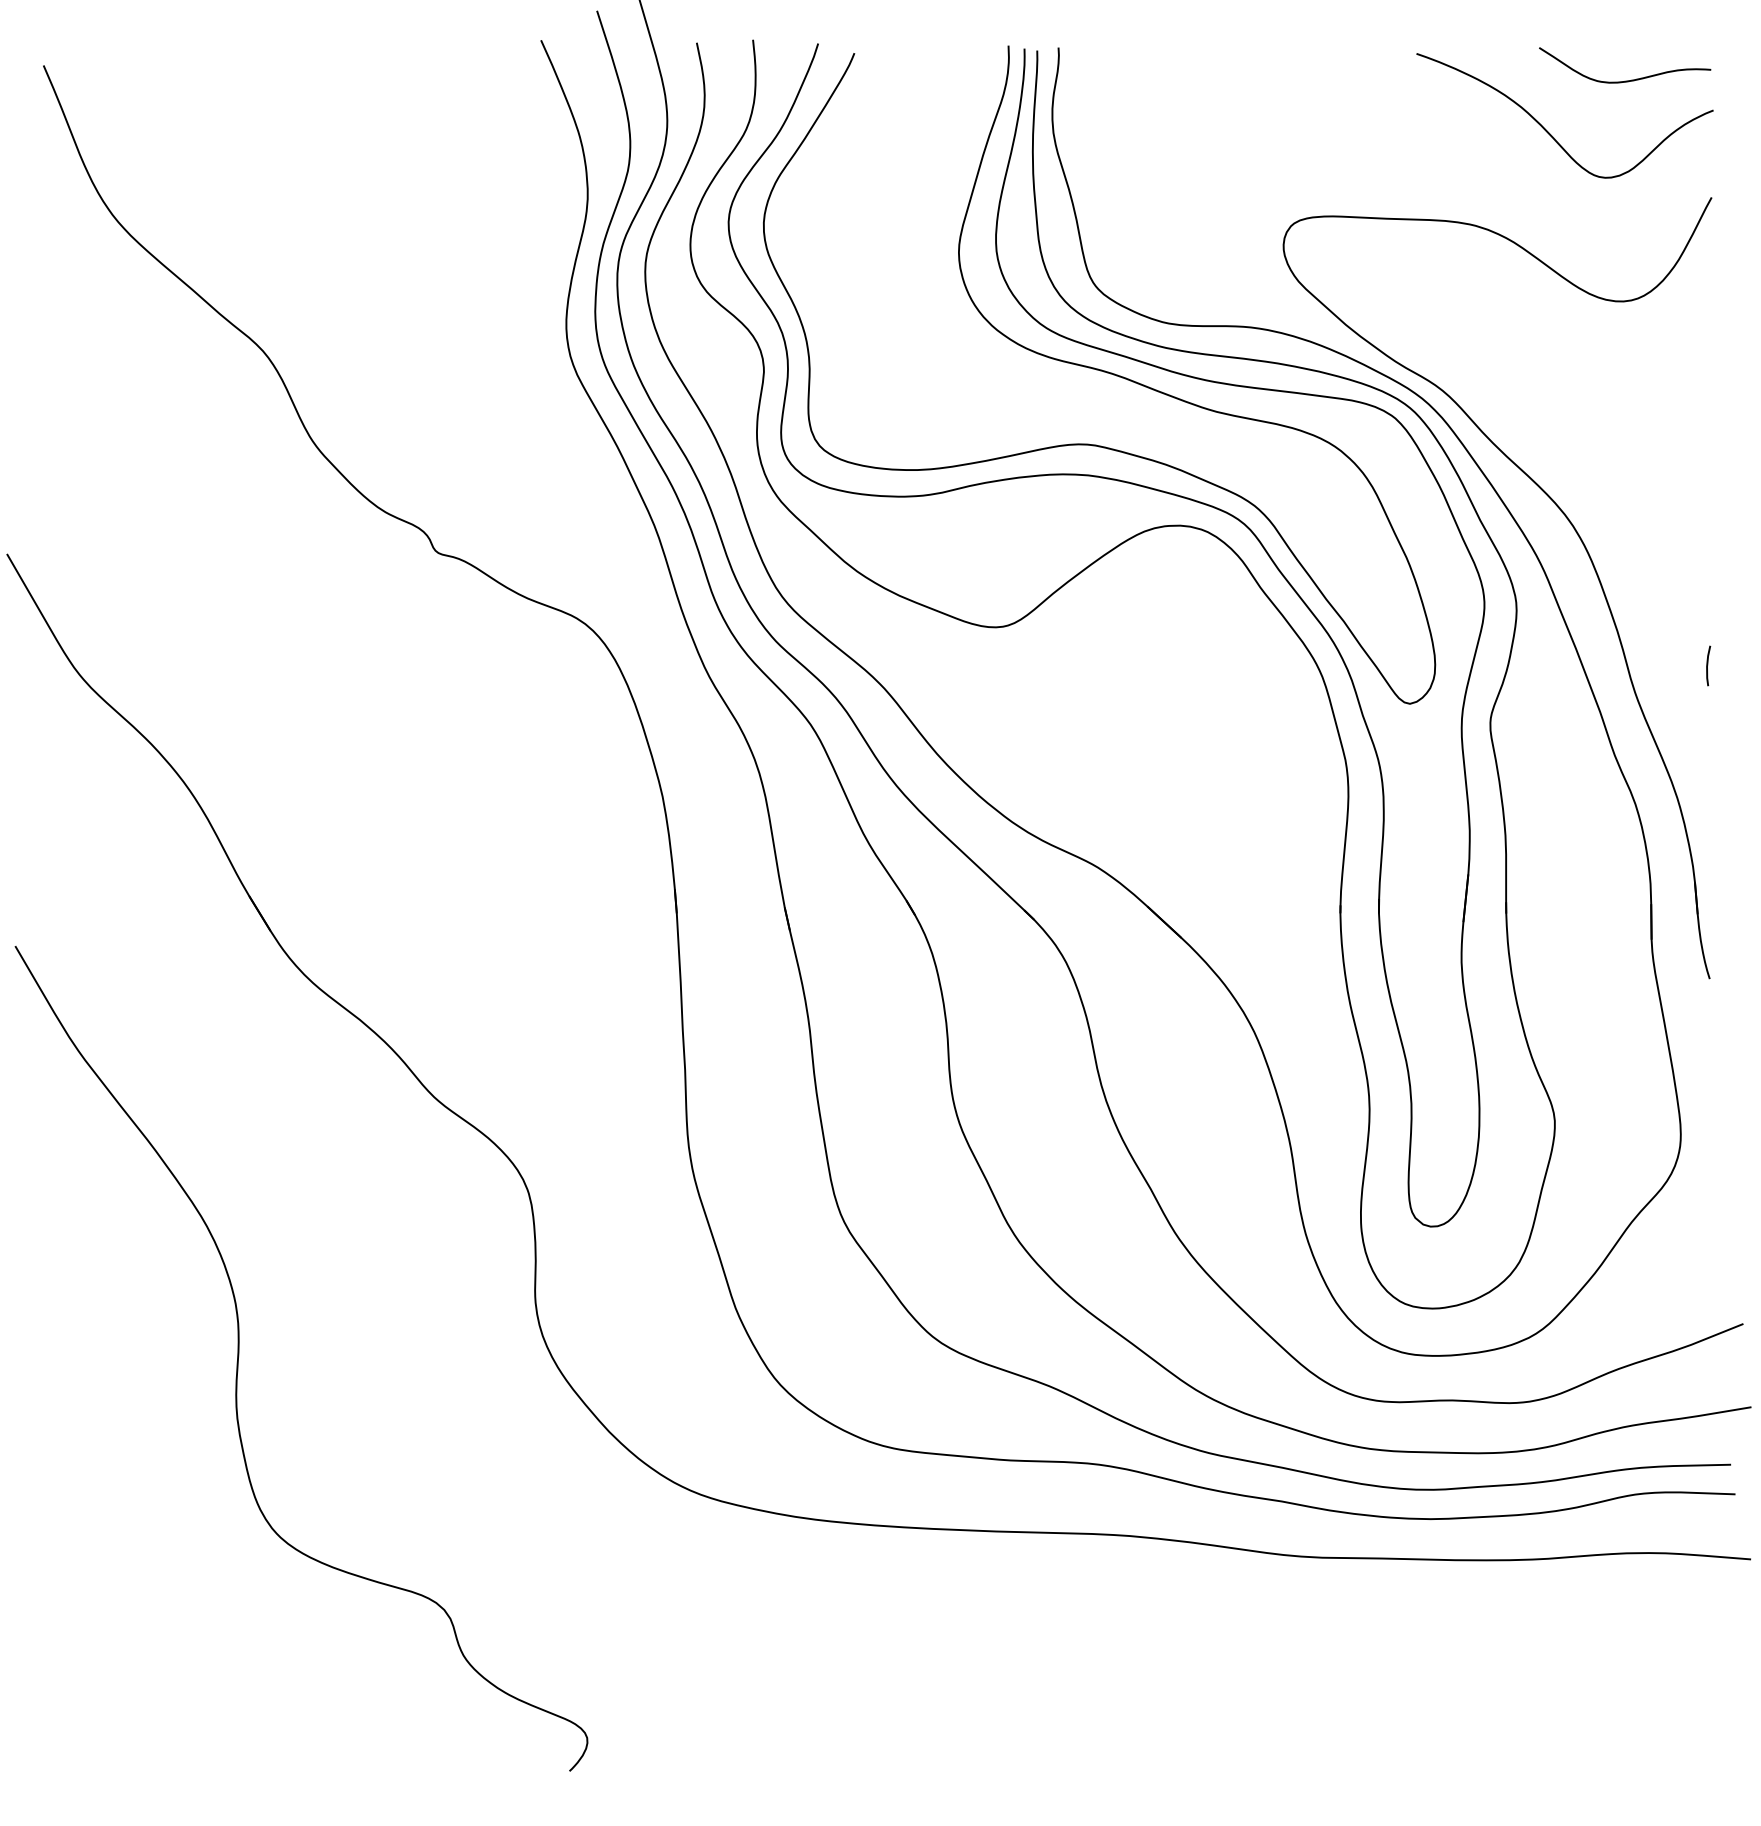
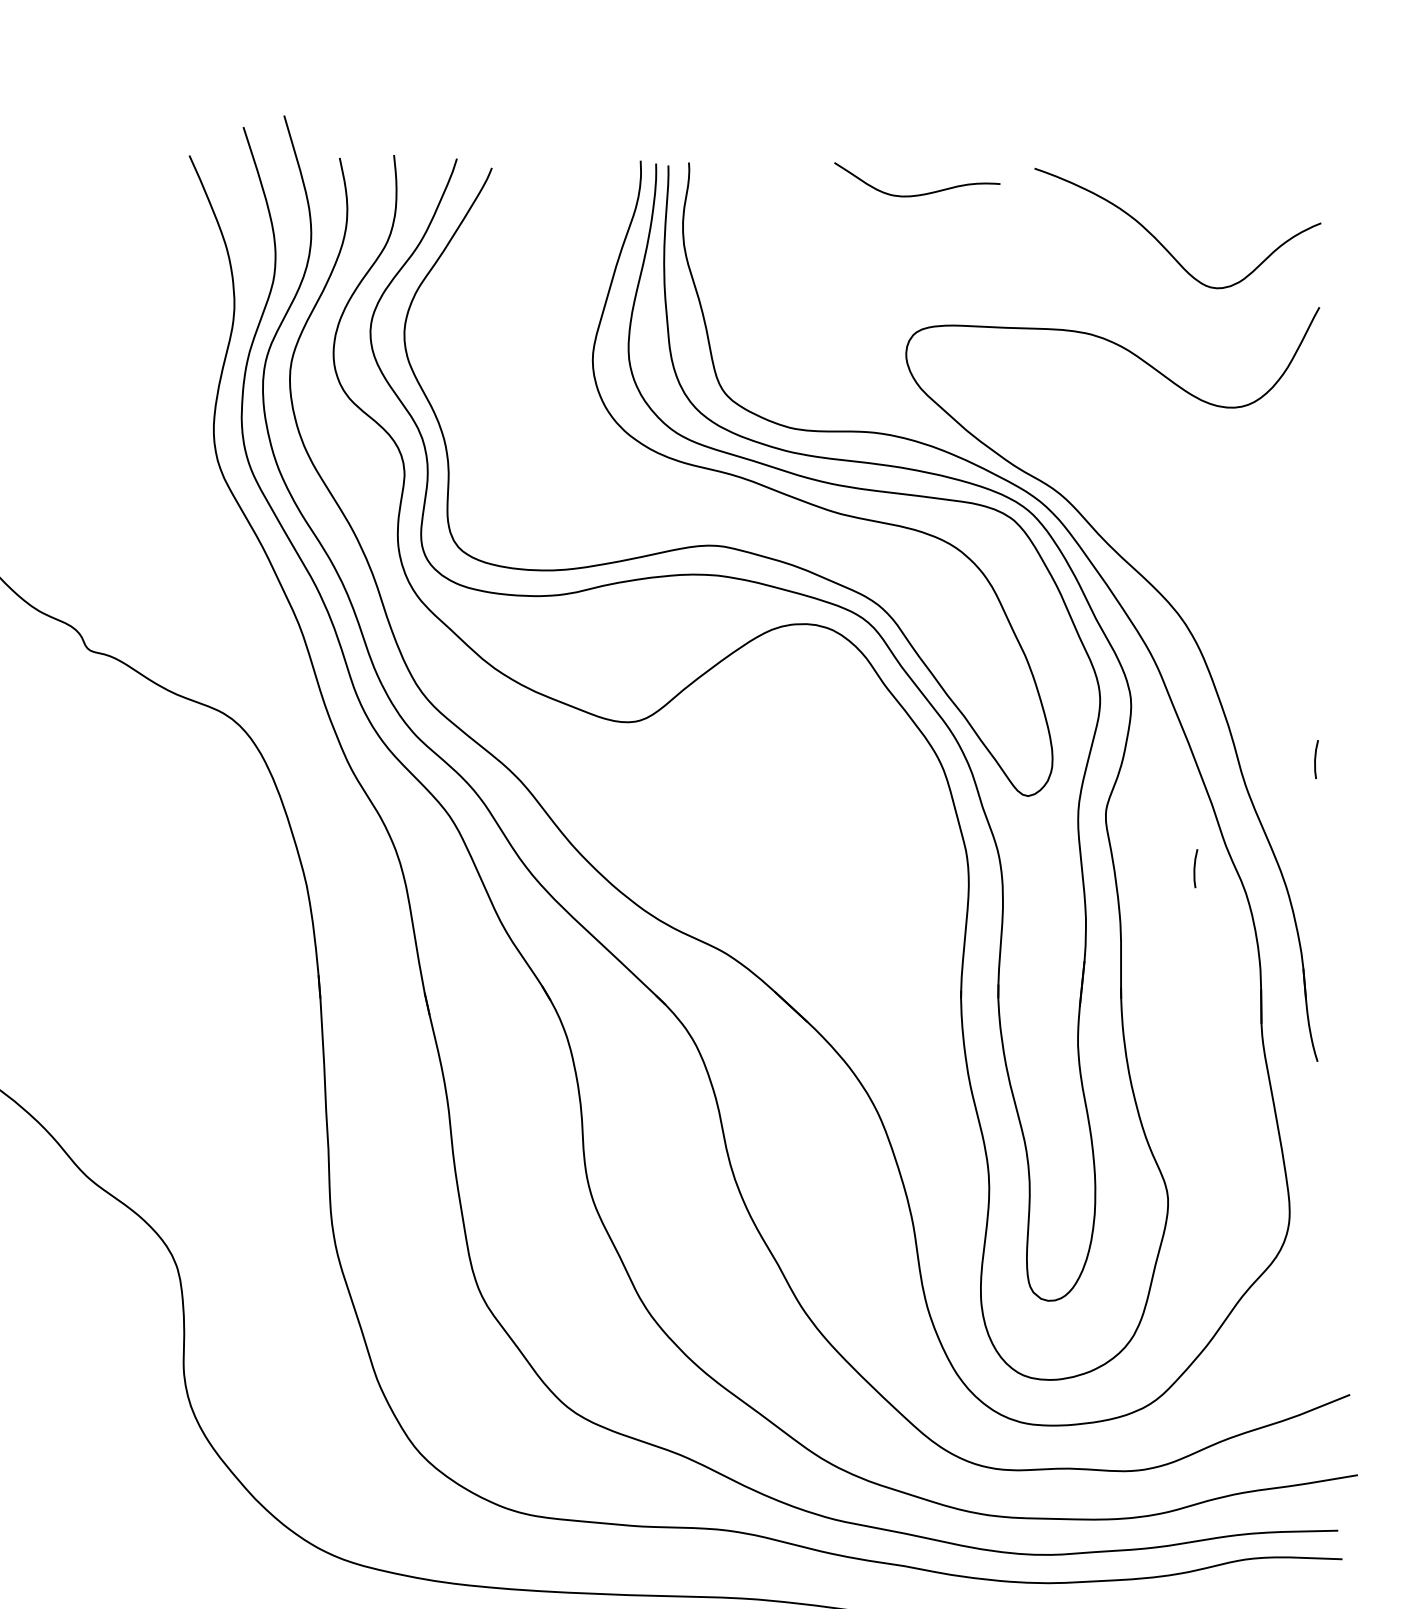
curve: (1625, 80) -> (917, 194), moved
line: (1583, 778) -> (1195, 868), added

